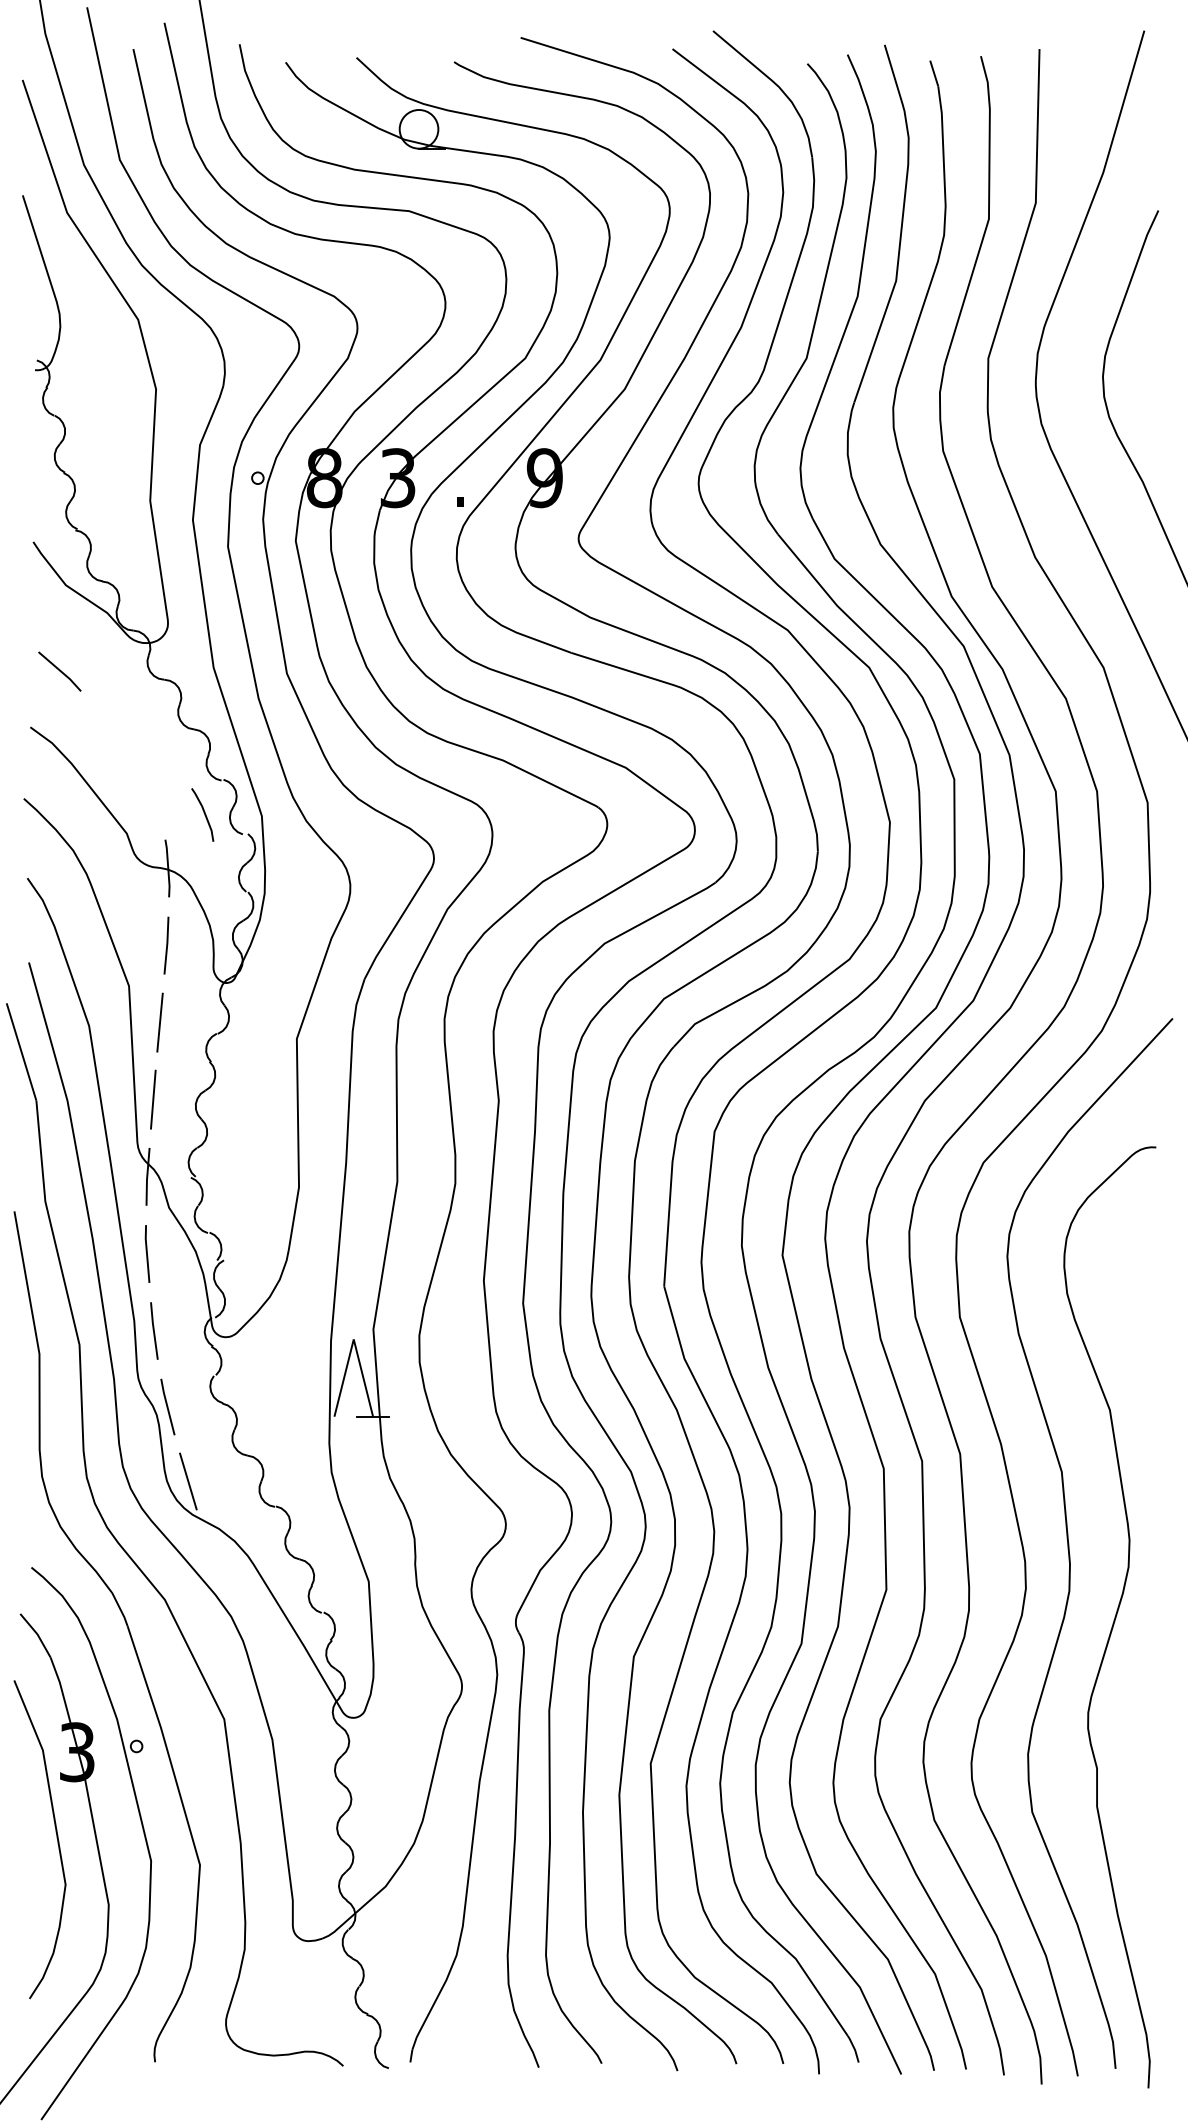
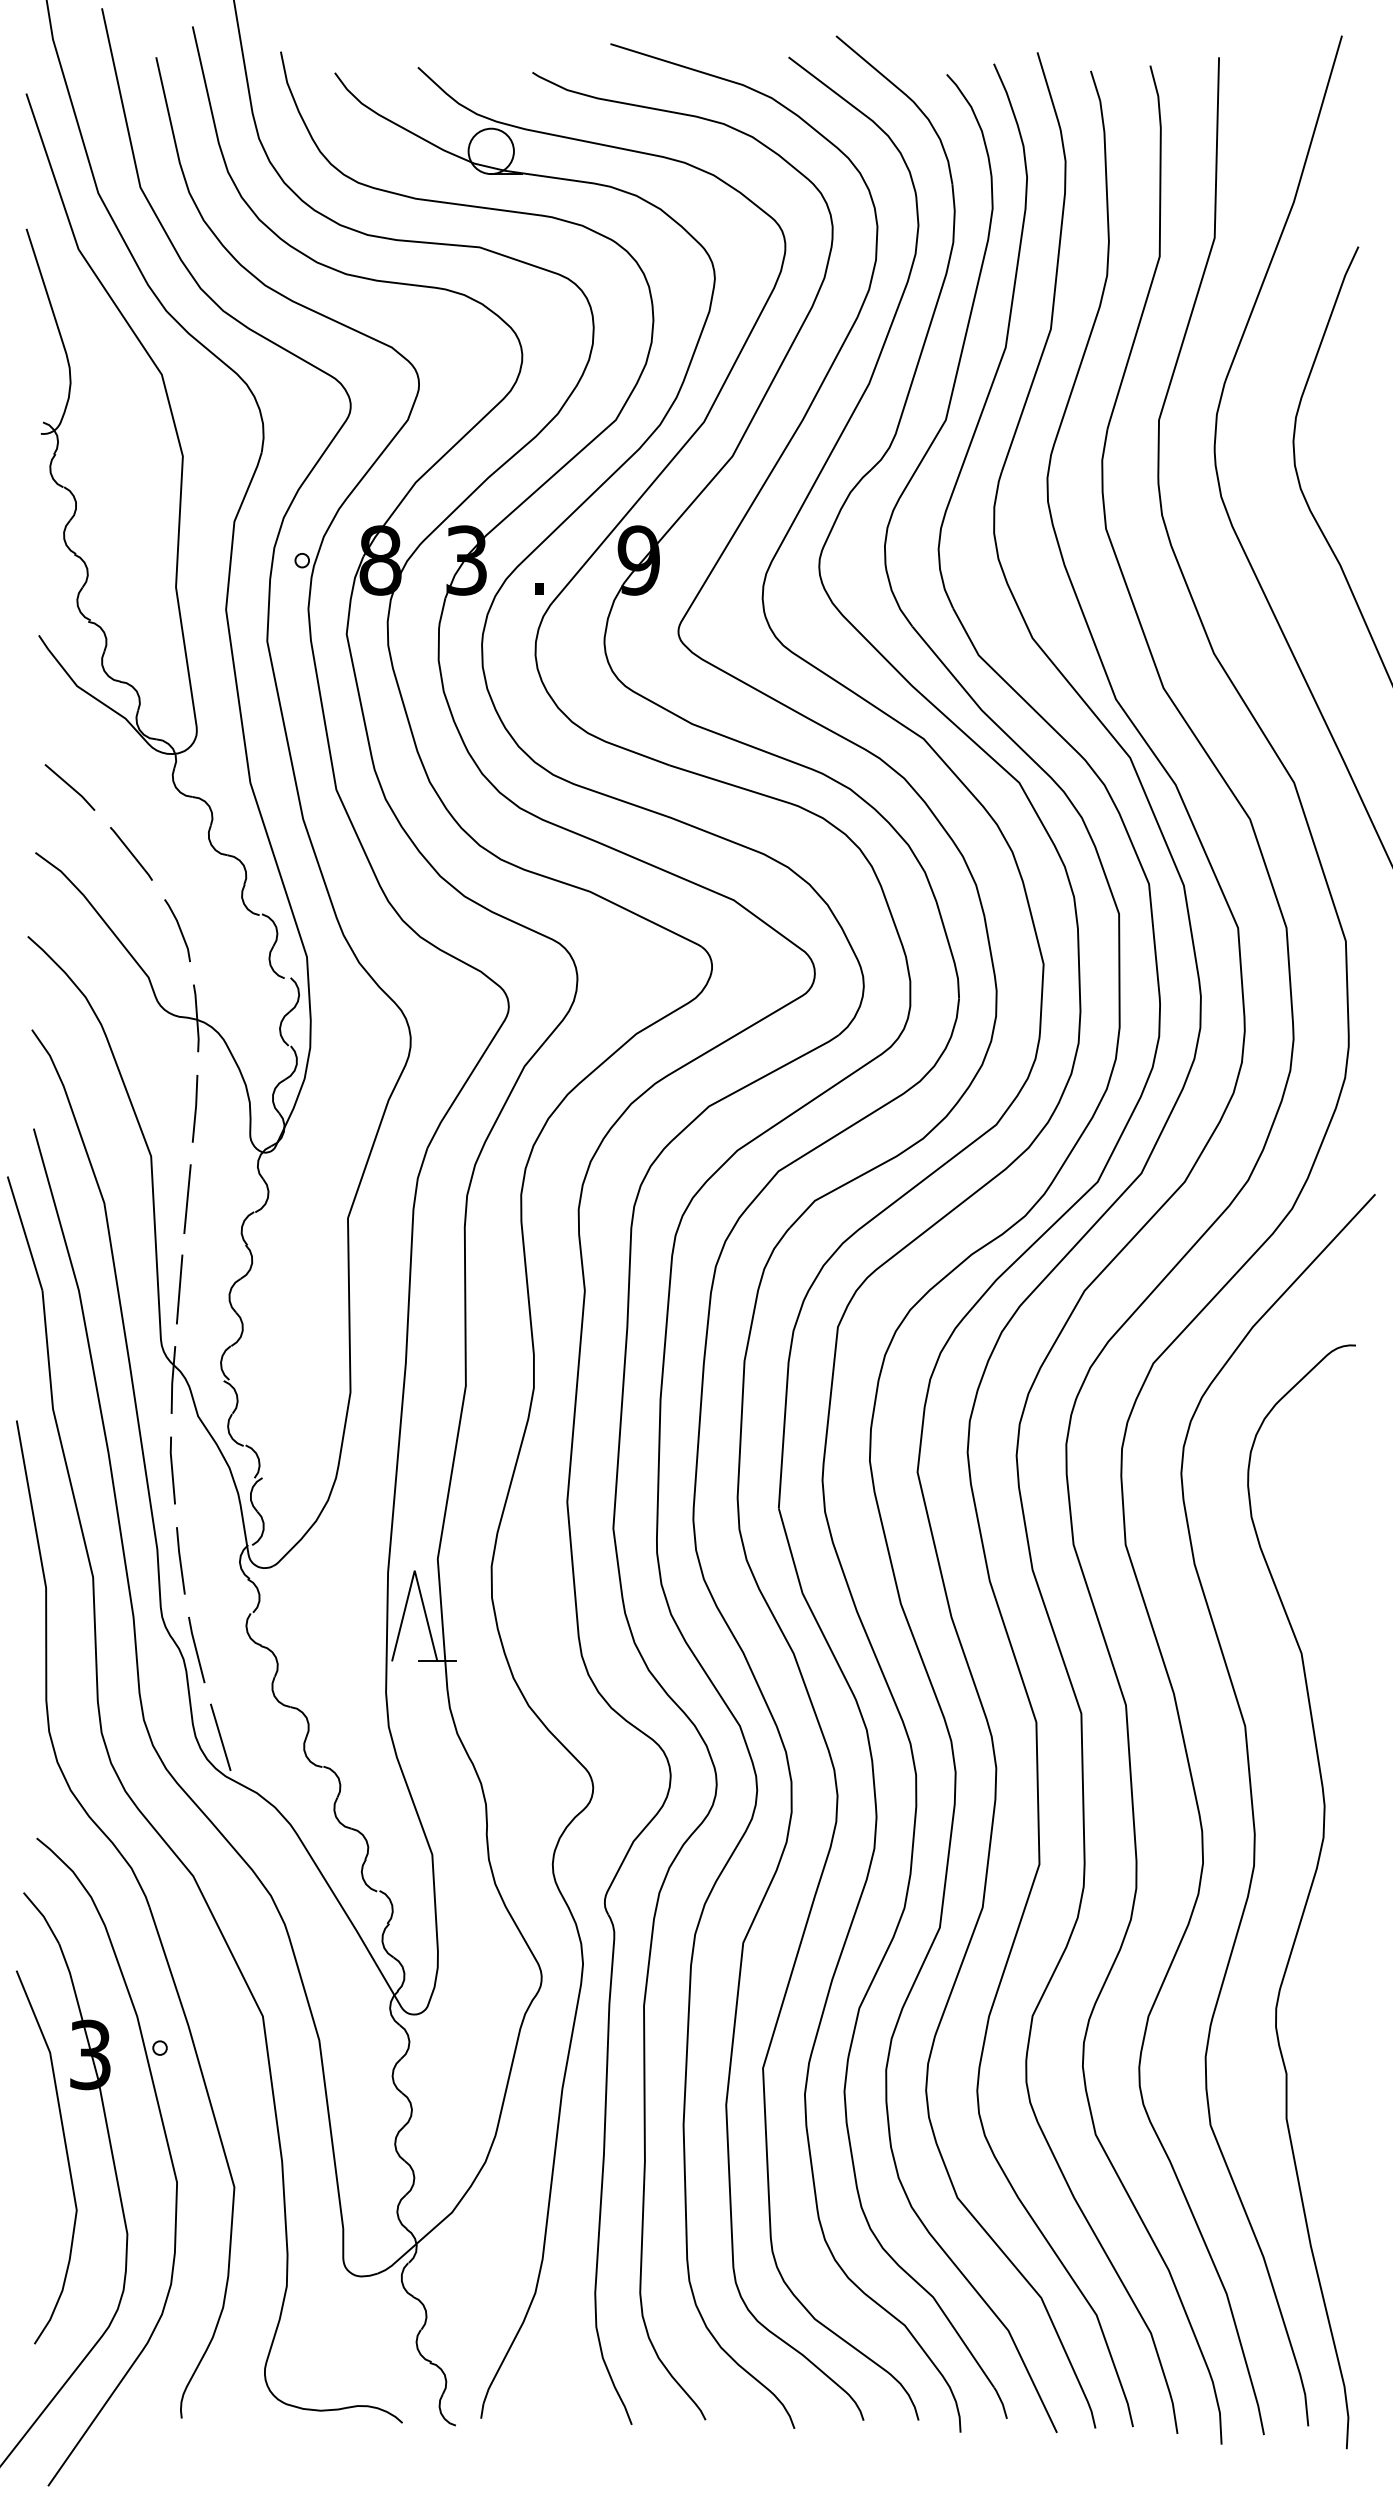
line: (112, 727) -> (131, 853), added
line: (204, 814) -> (179, 930), moved

